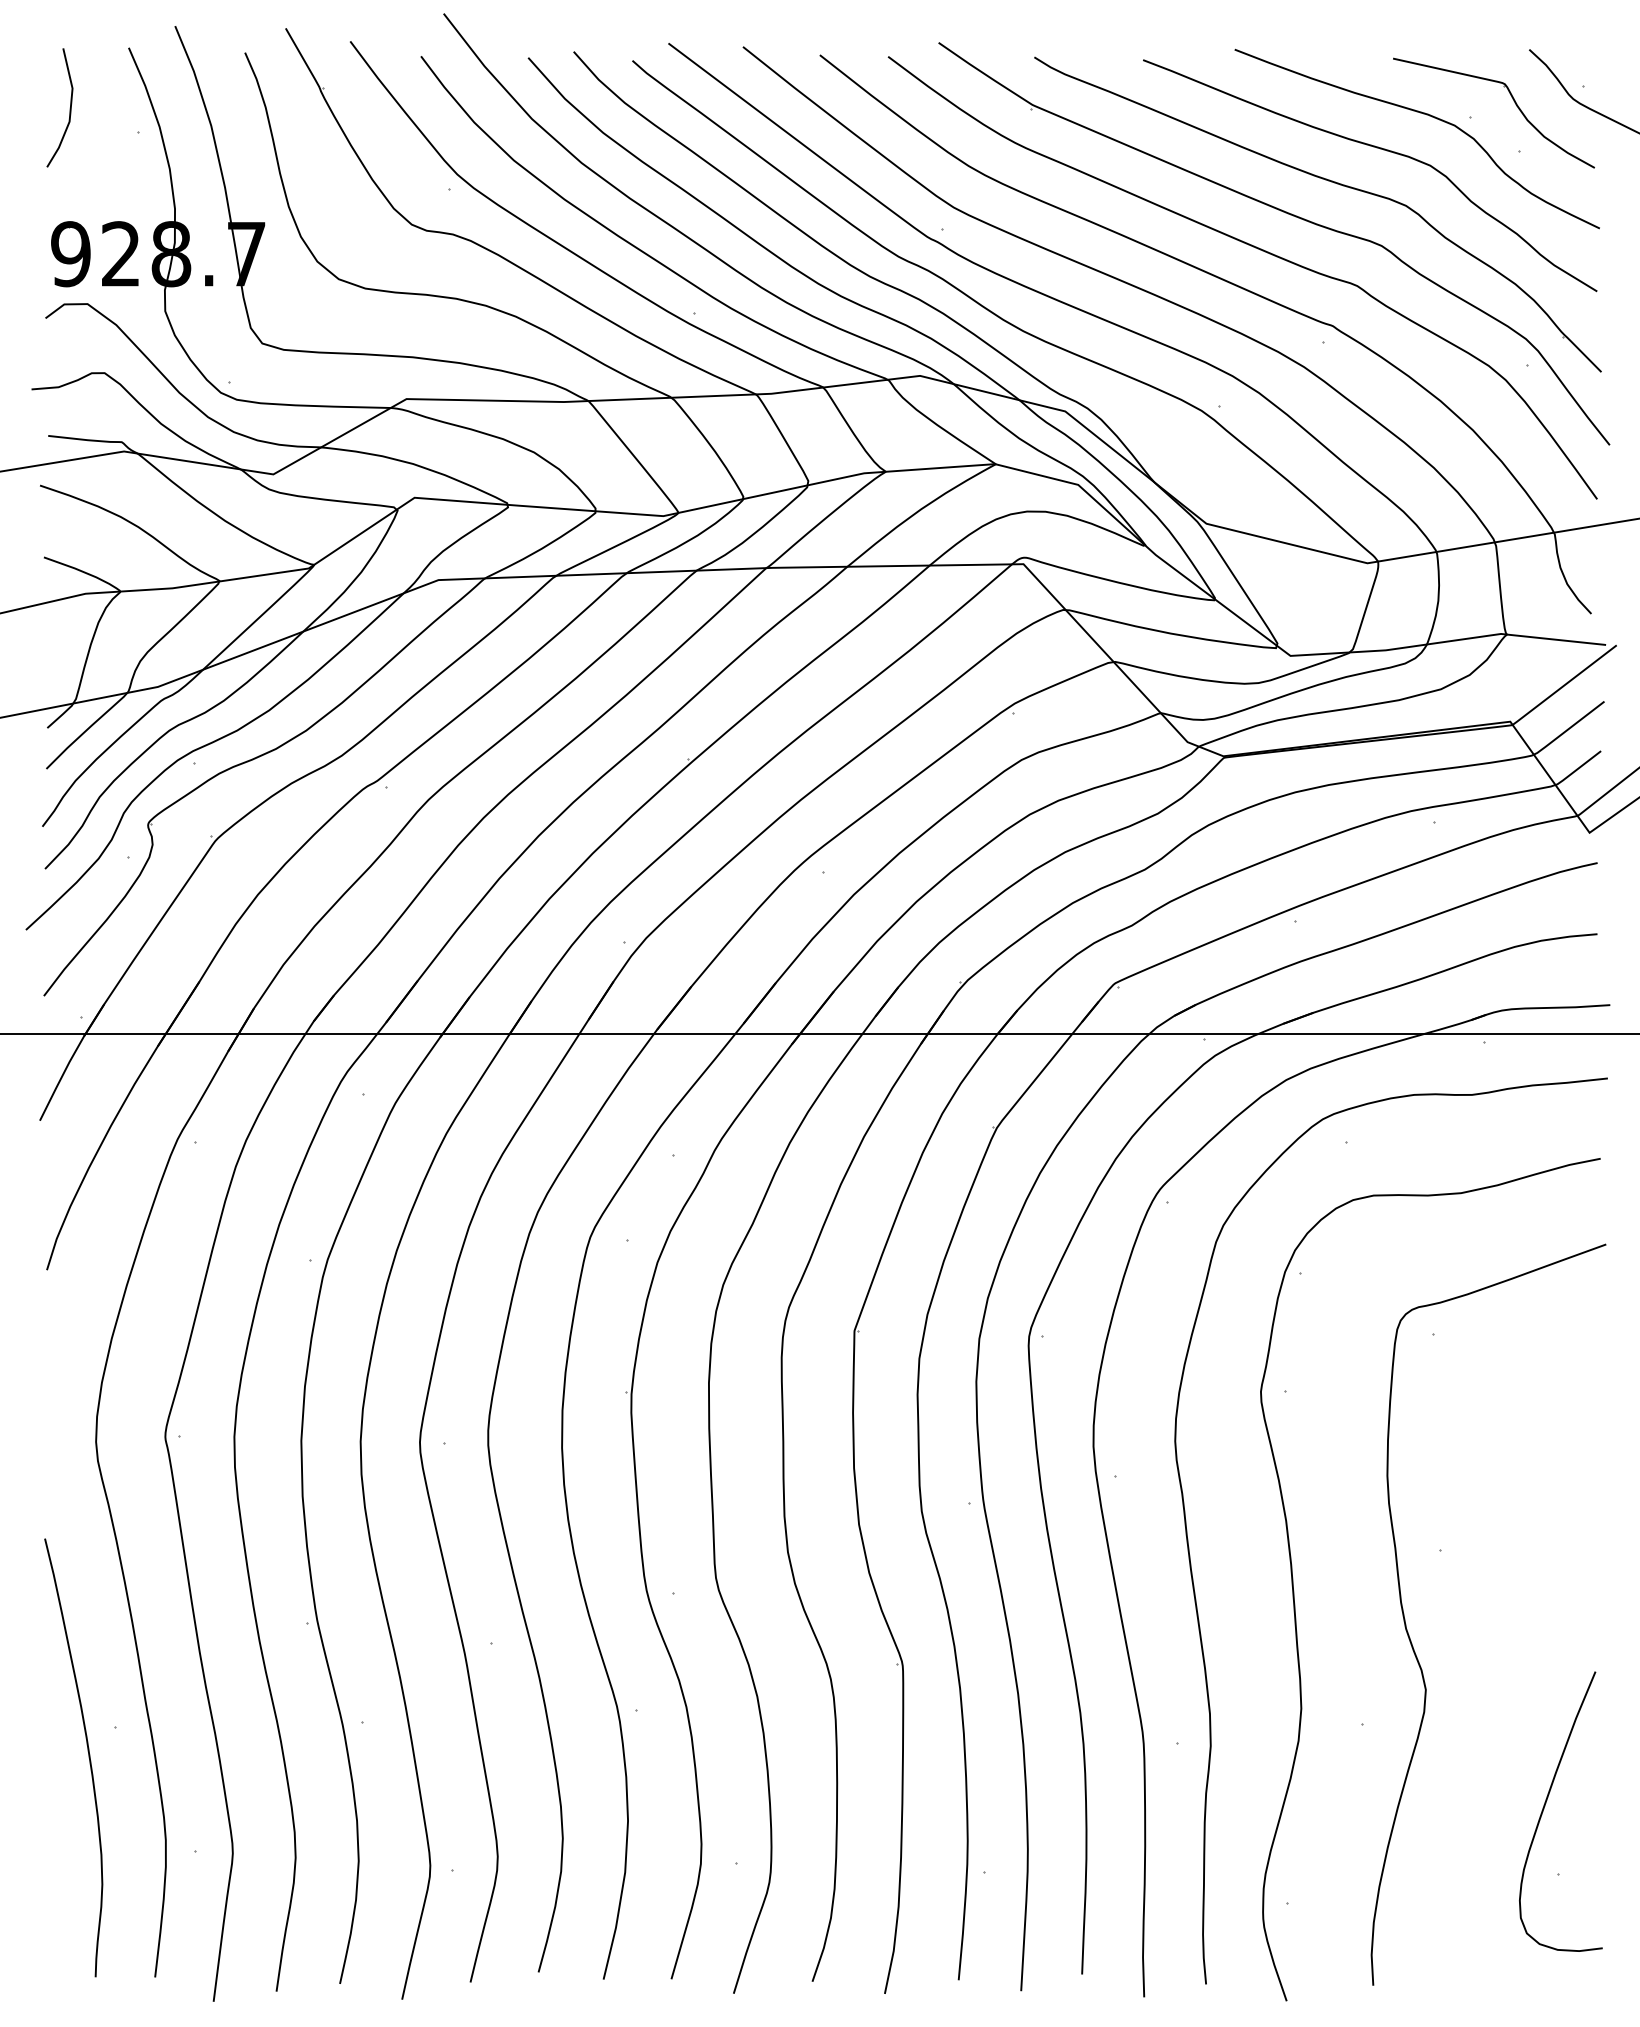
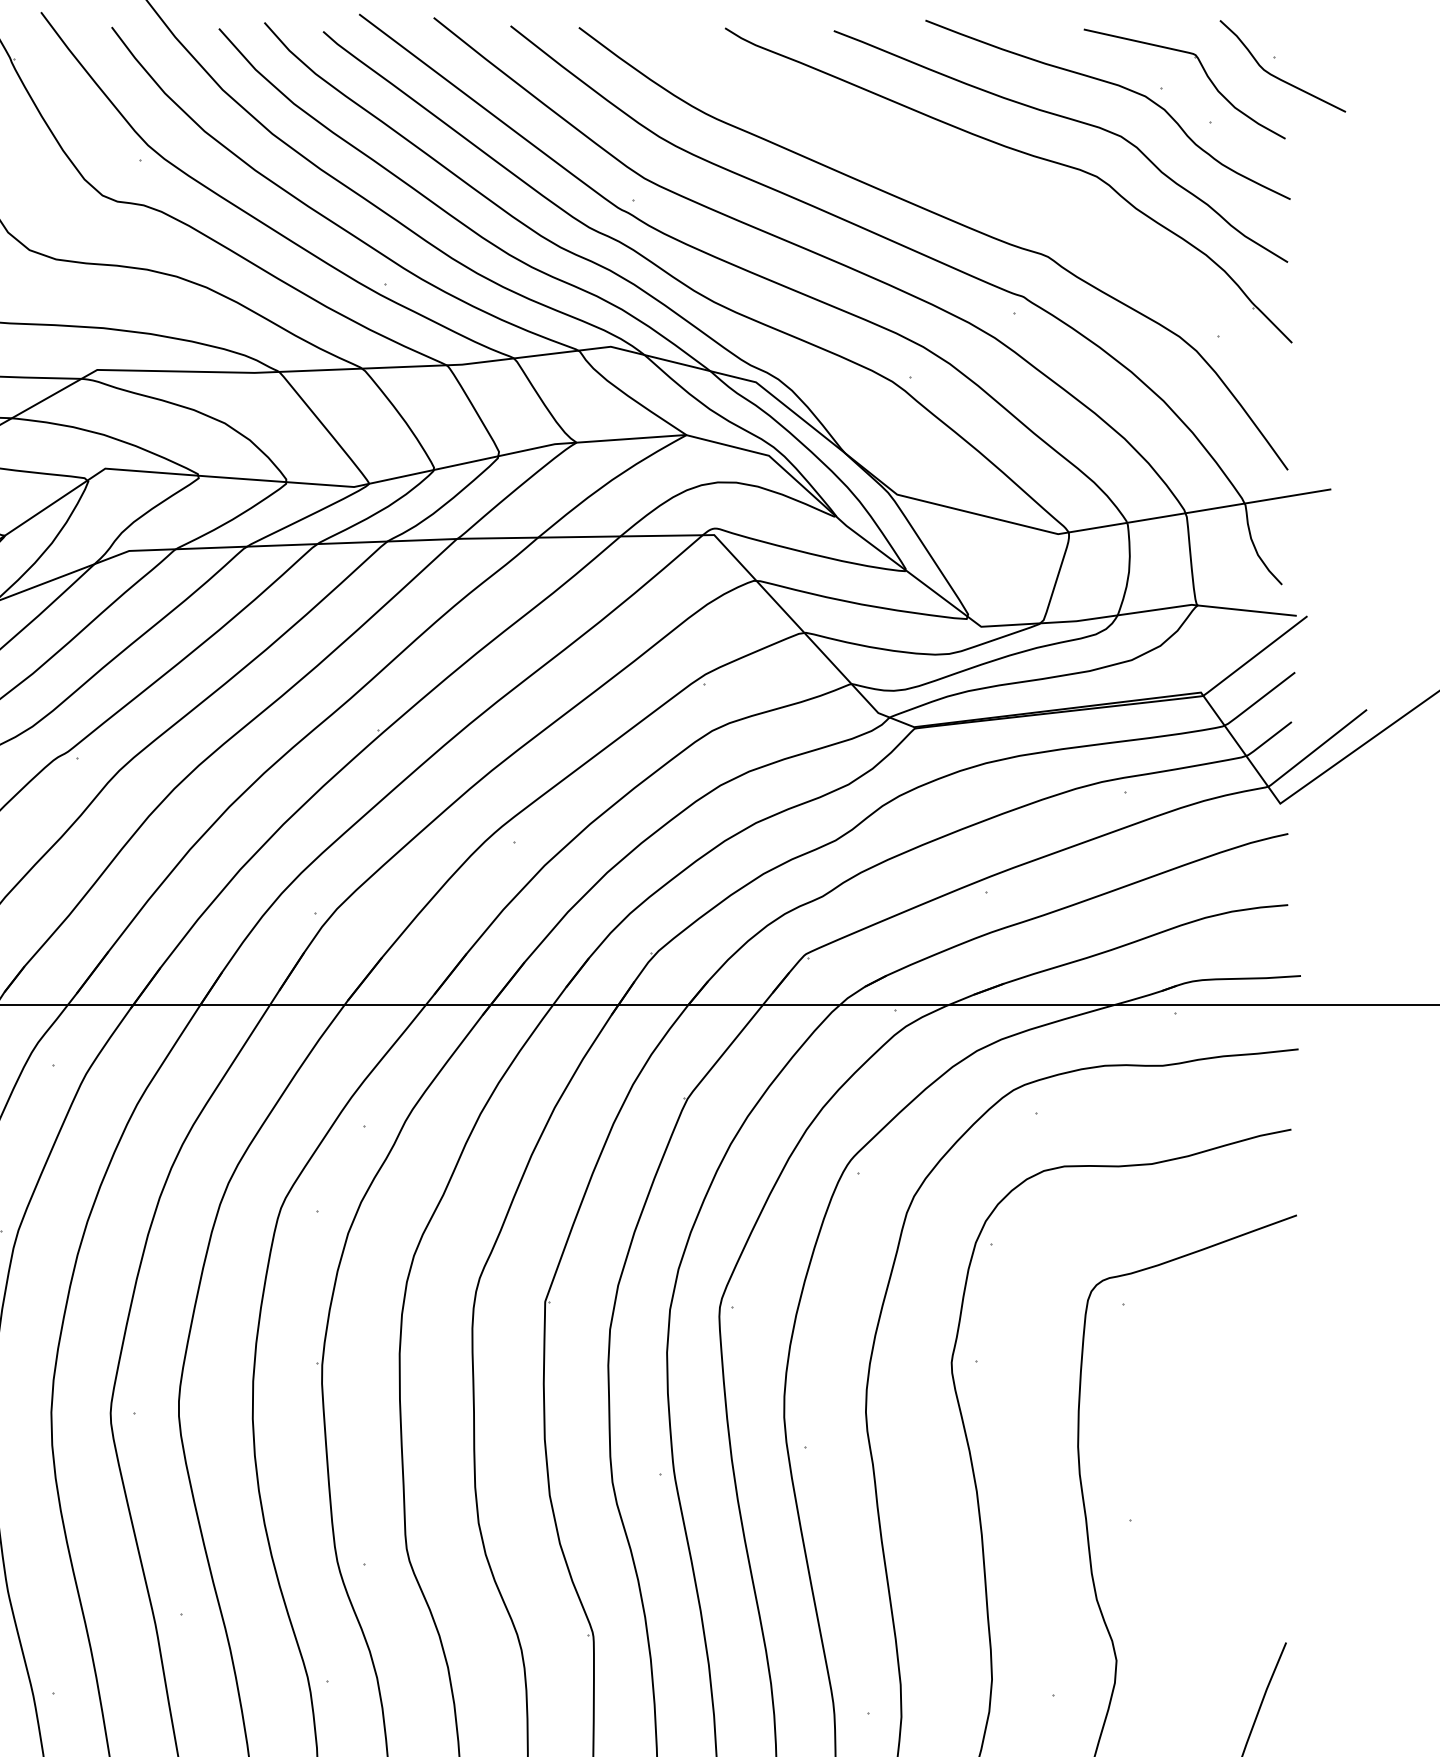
part: (1285, 213) -> (976, 184), removed

